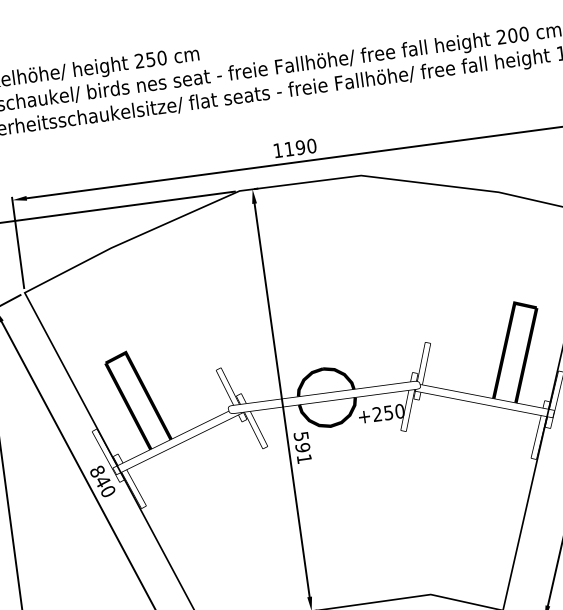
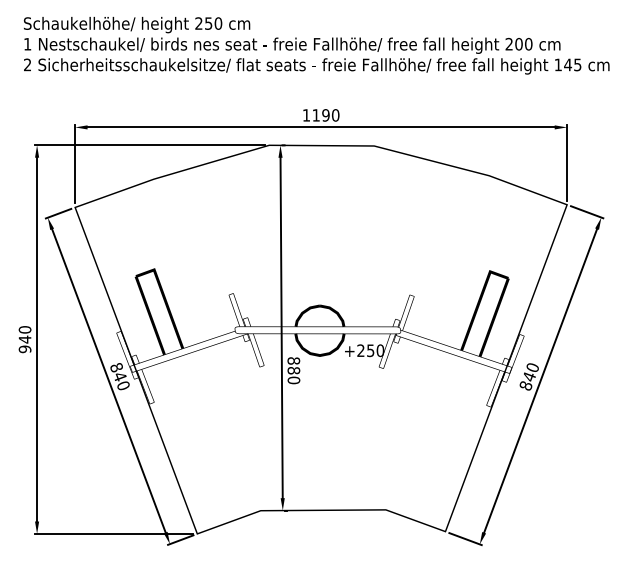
text: (302, 447) -> (293, 370), 591 -> 880

